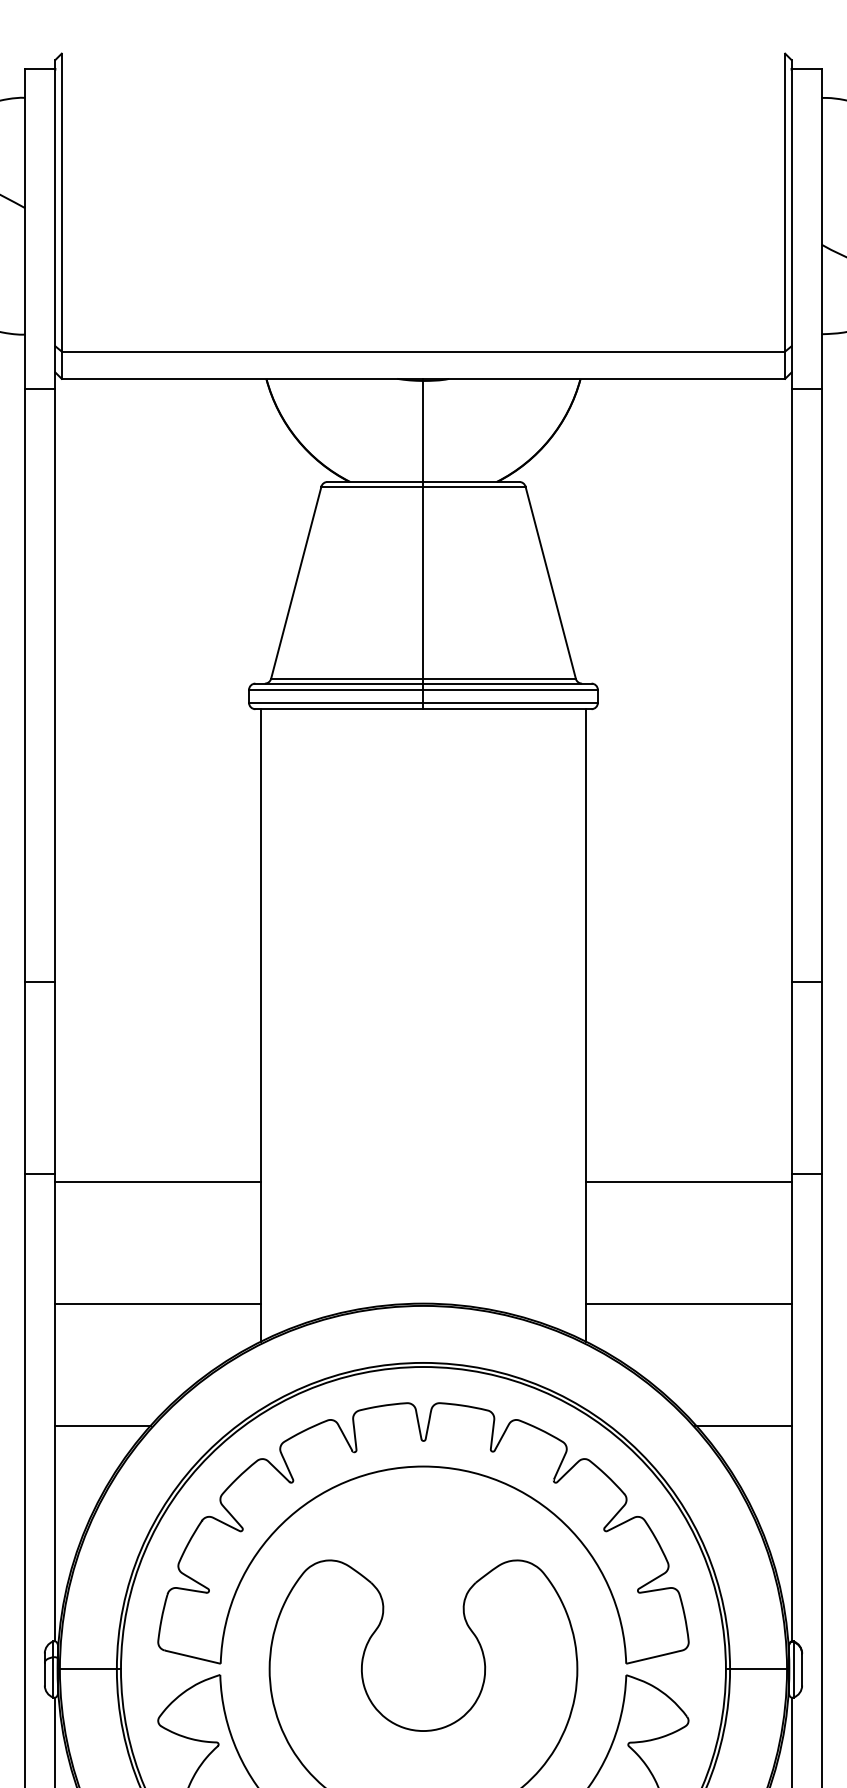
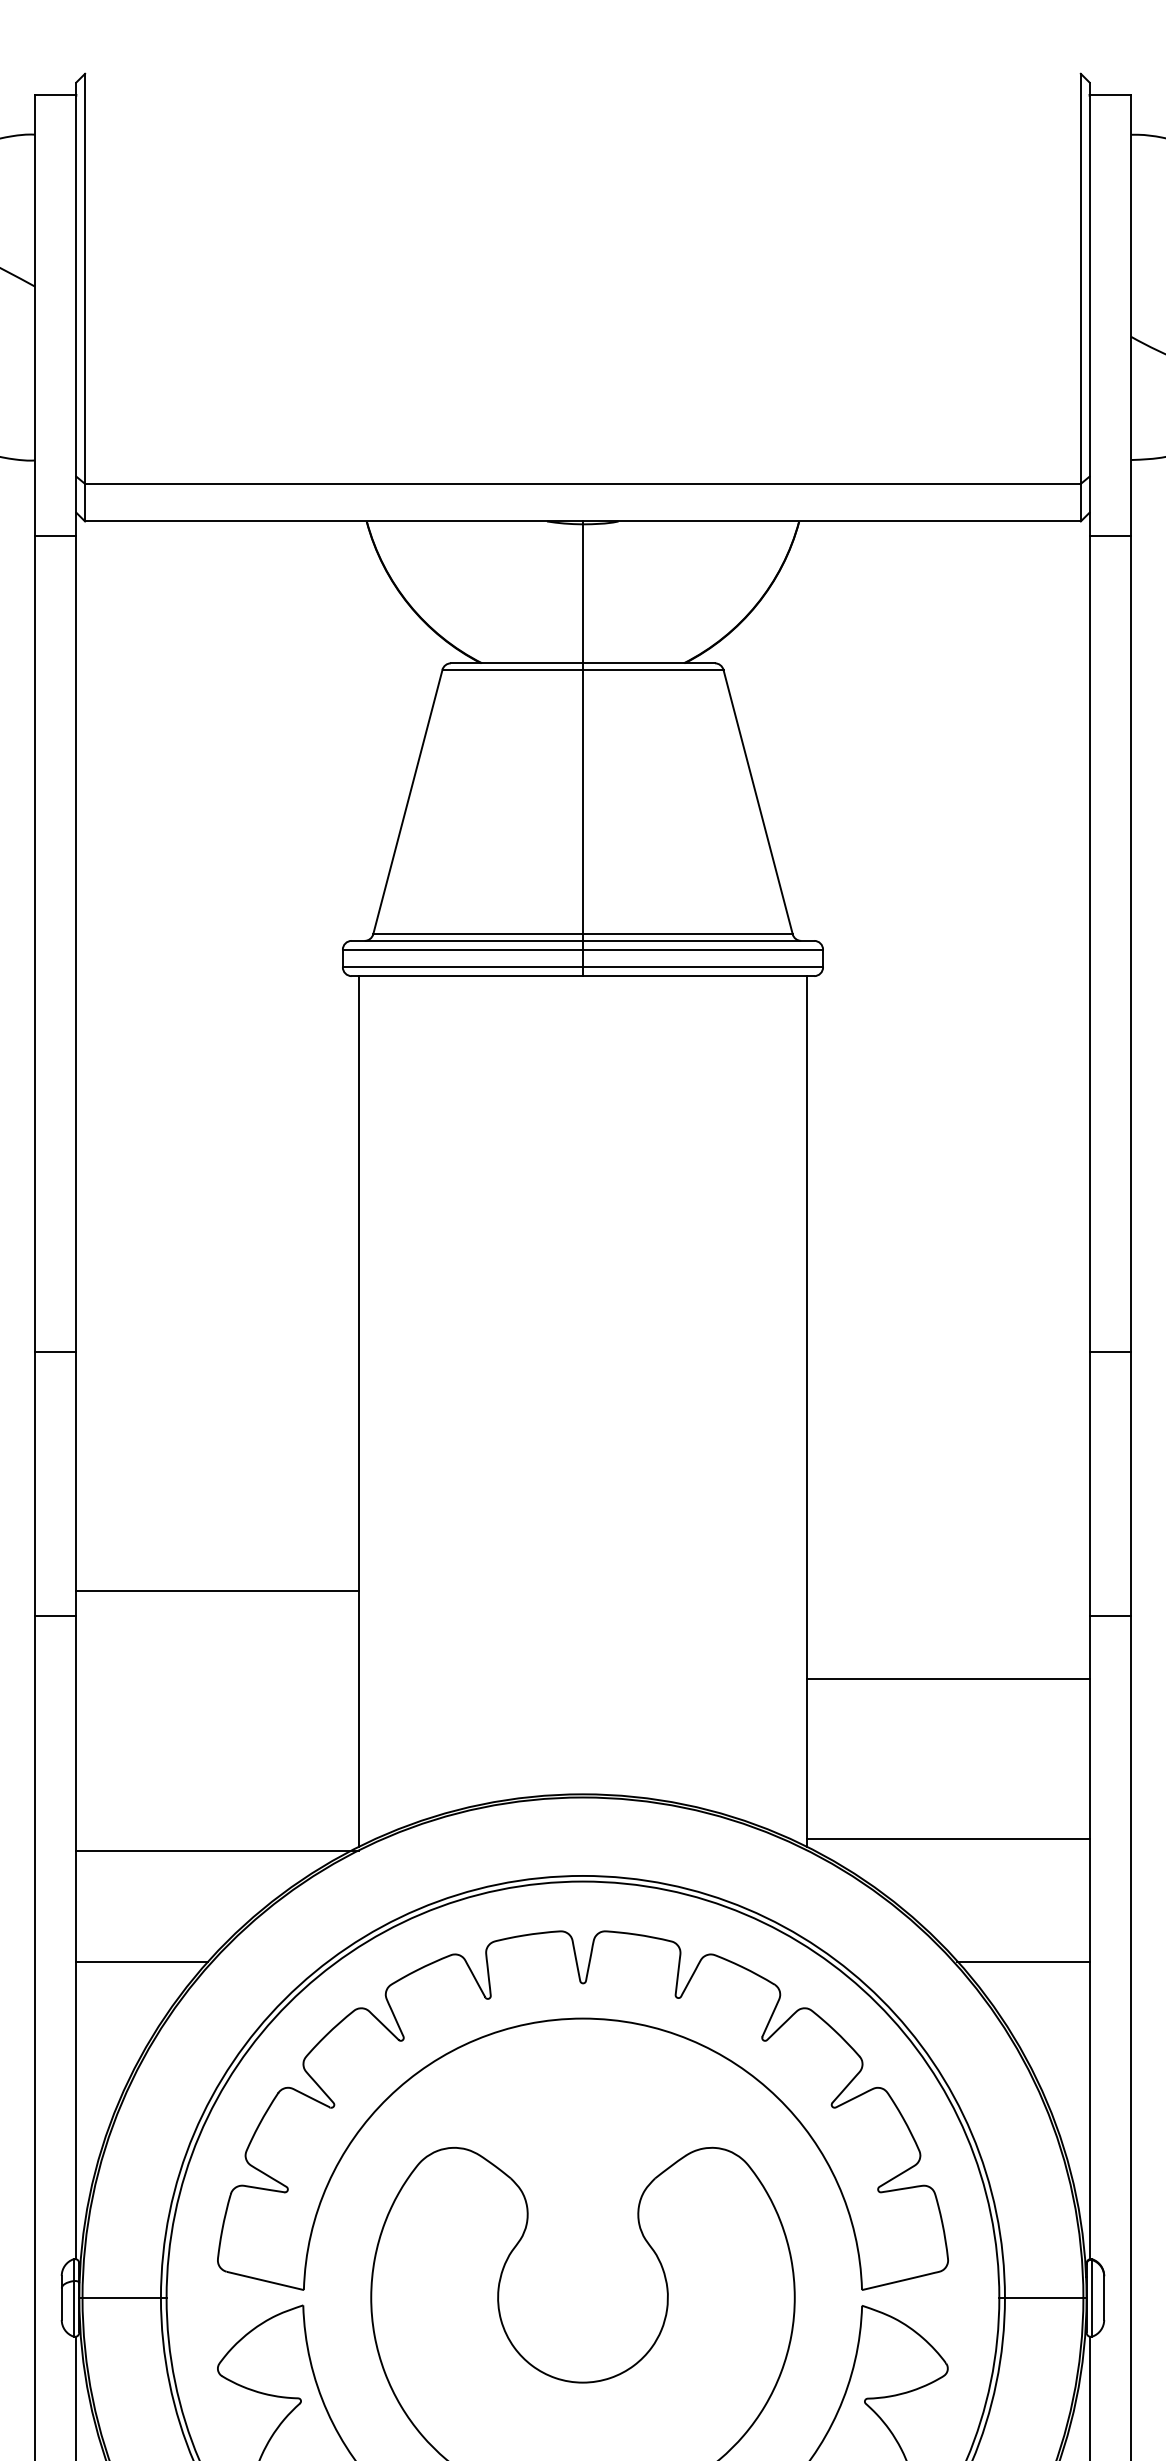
line: (157, 1181) -> (217, 1591), moved
line: (688, 1181) -> (947, 1679), moved
line: (157, 1303) -> (217, 1851), moved
line: (688, 1303) -> (947, 1839), moved

